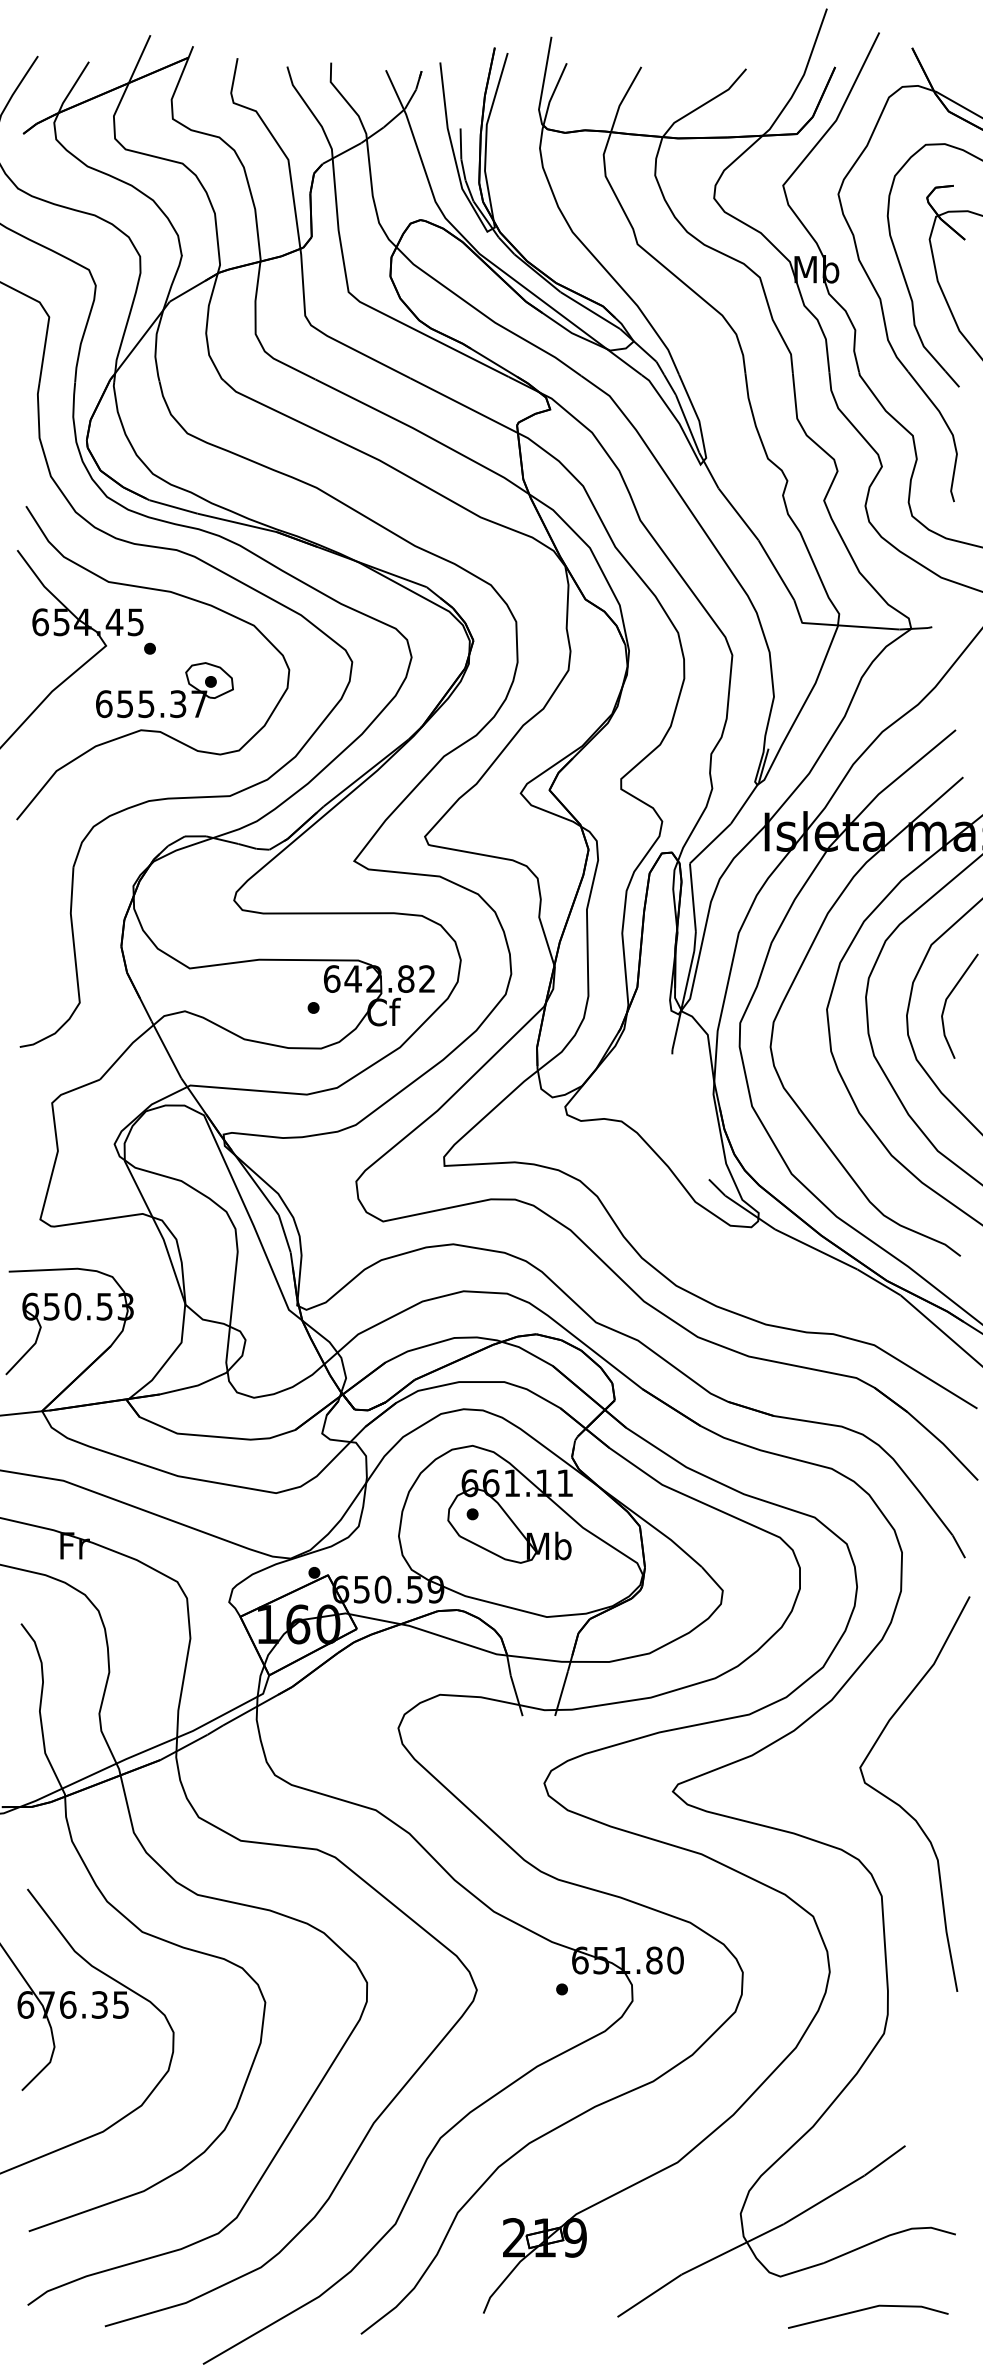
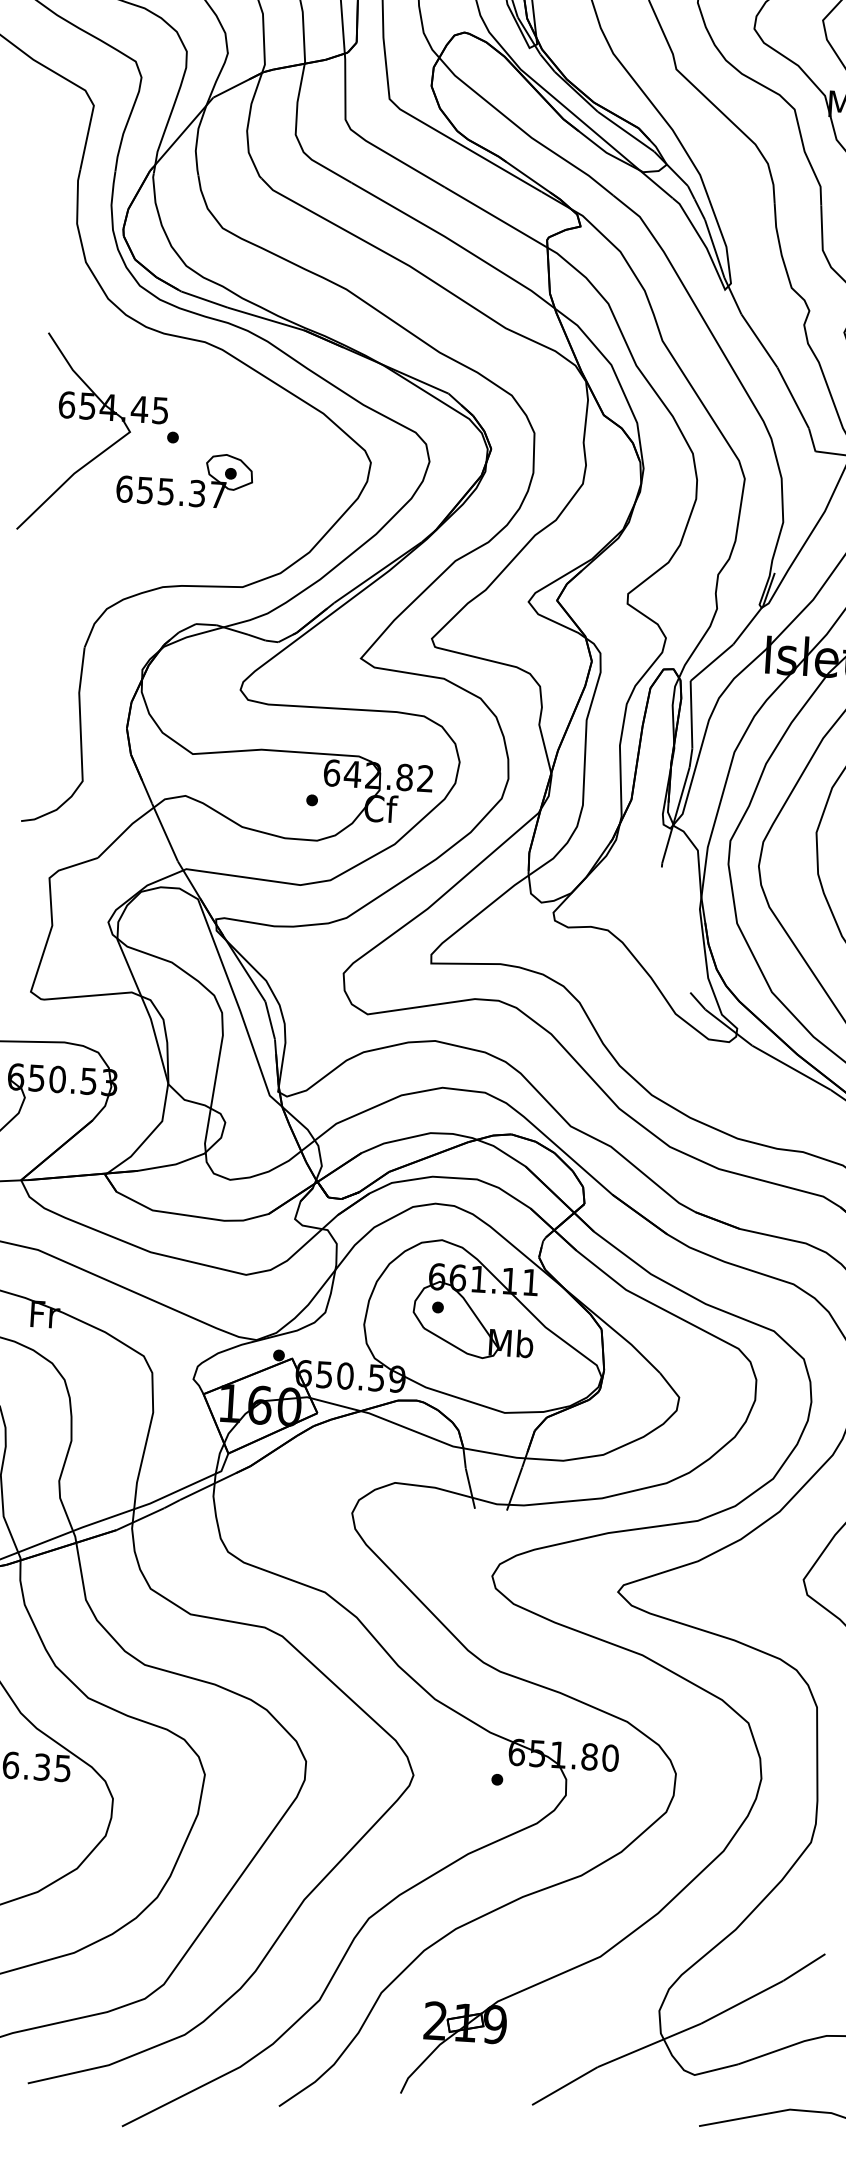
curve: (147, 729) -> (165, 516), removed

